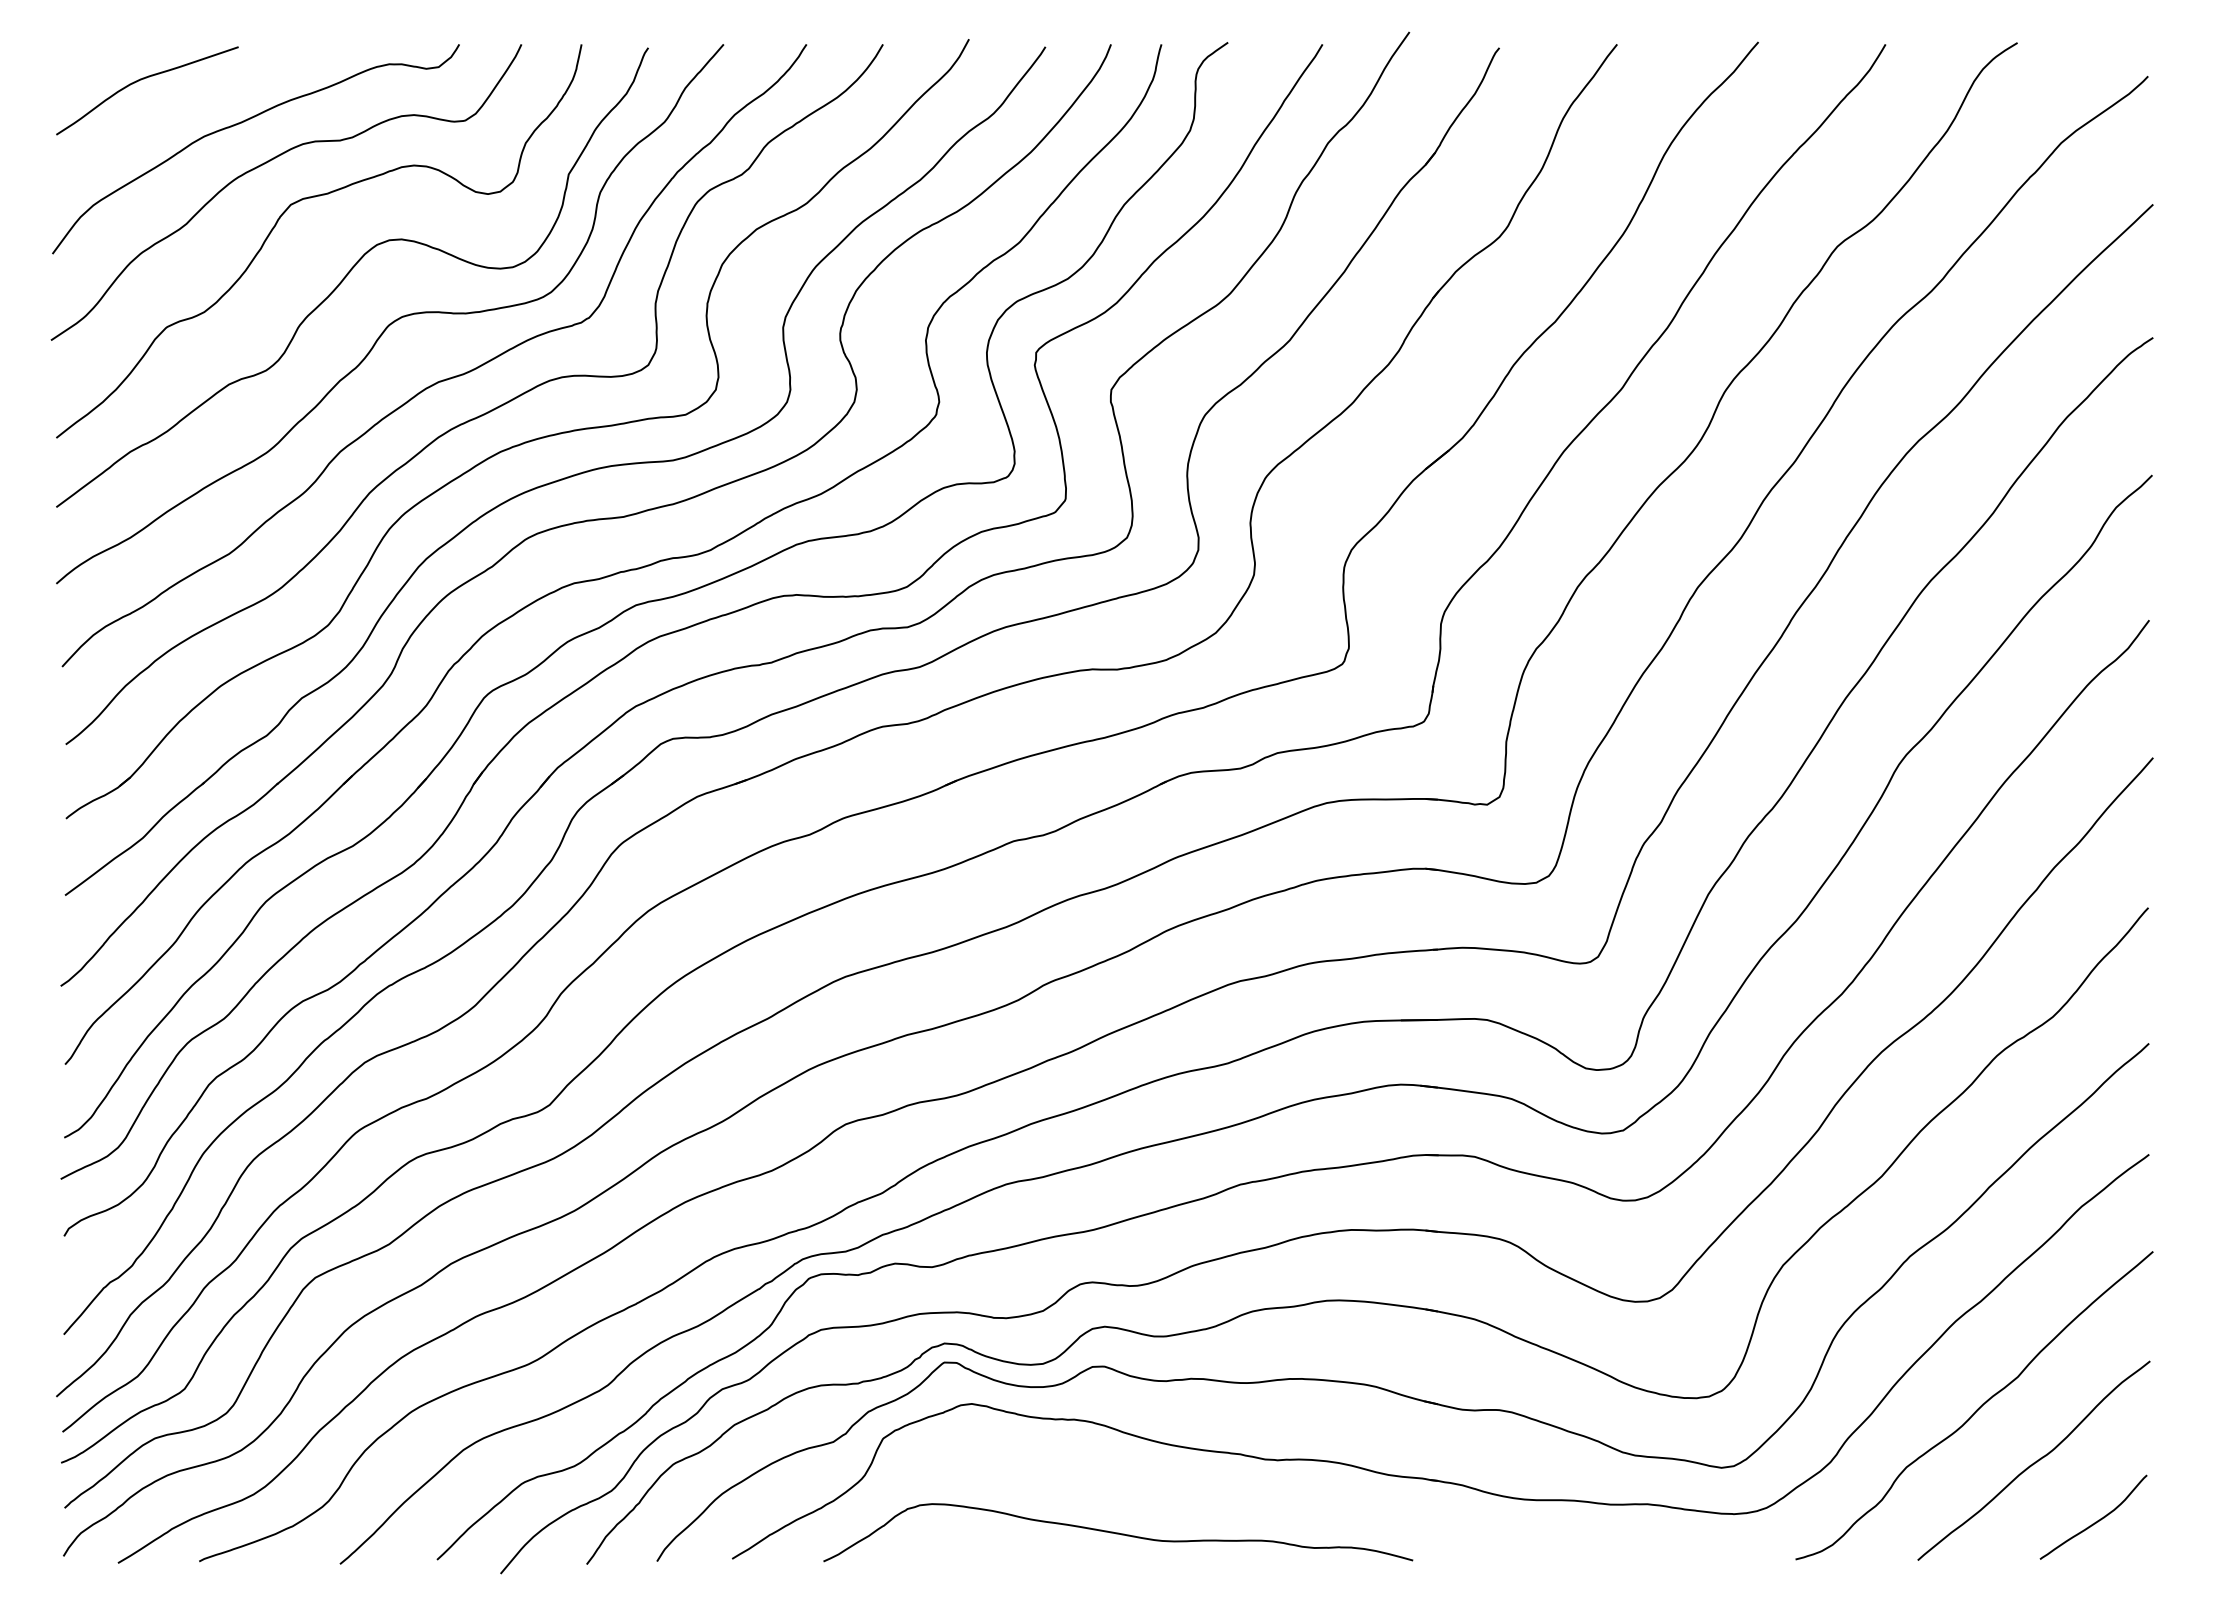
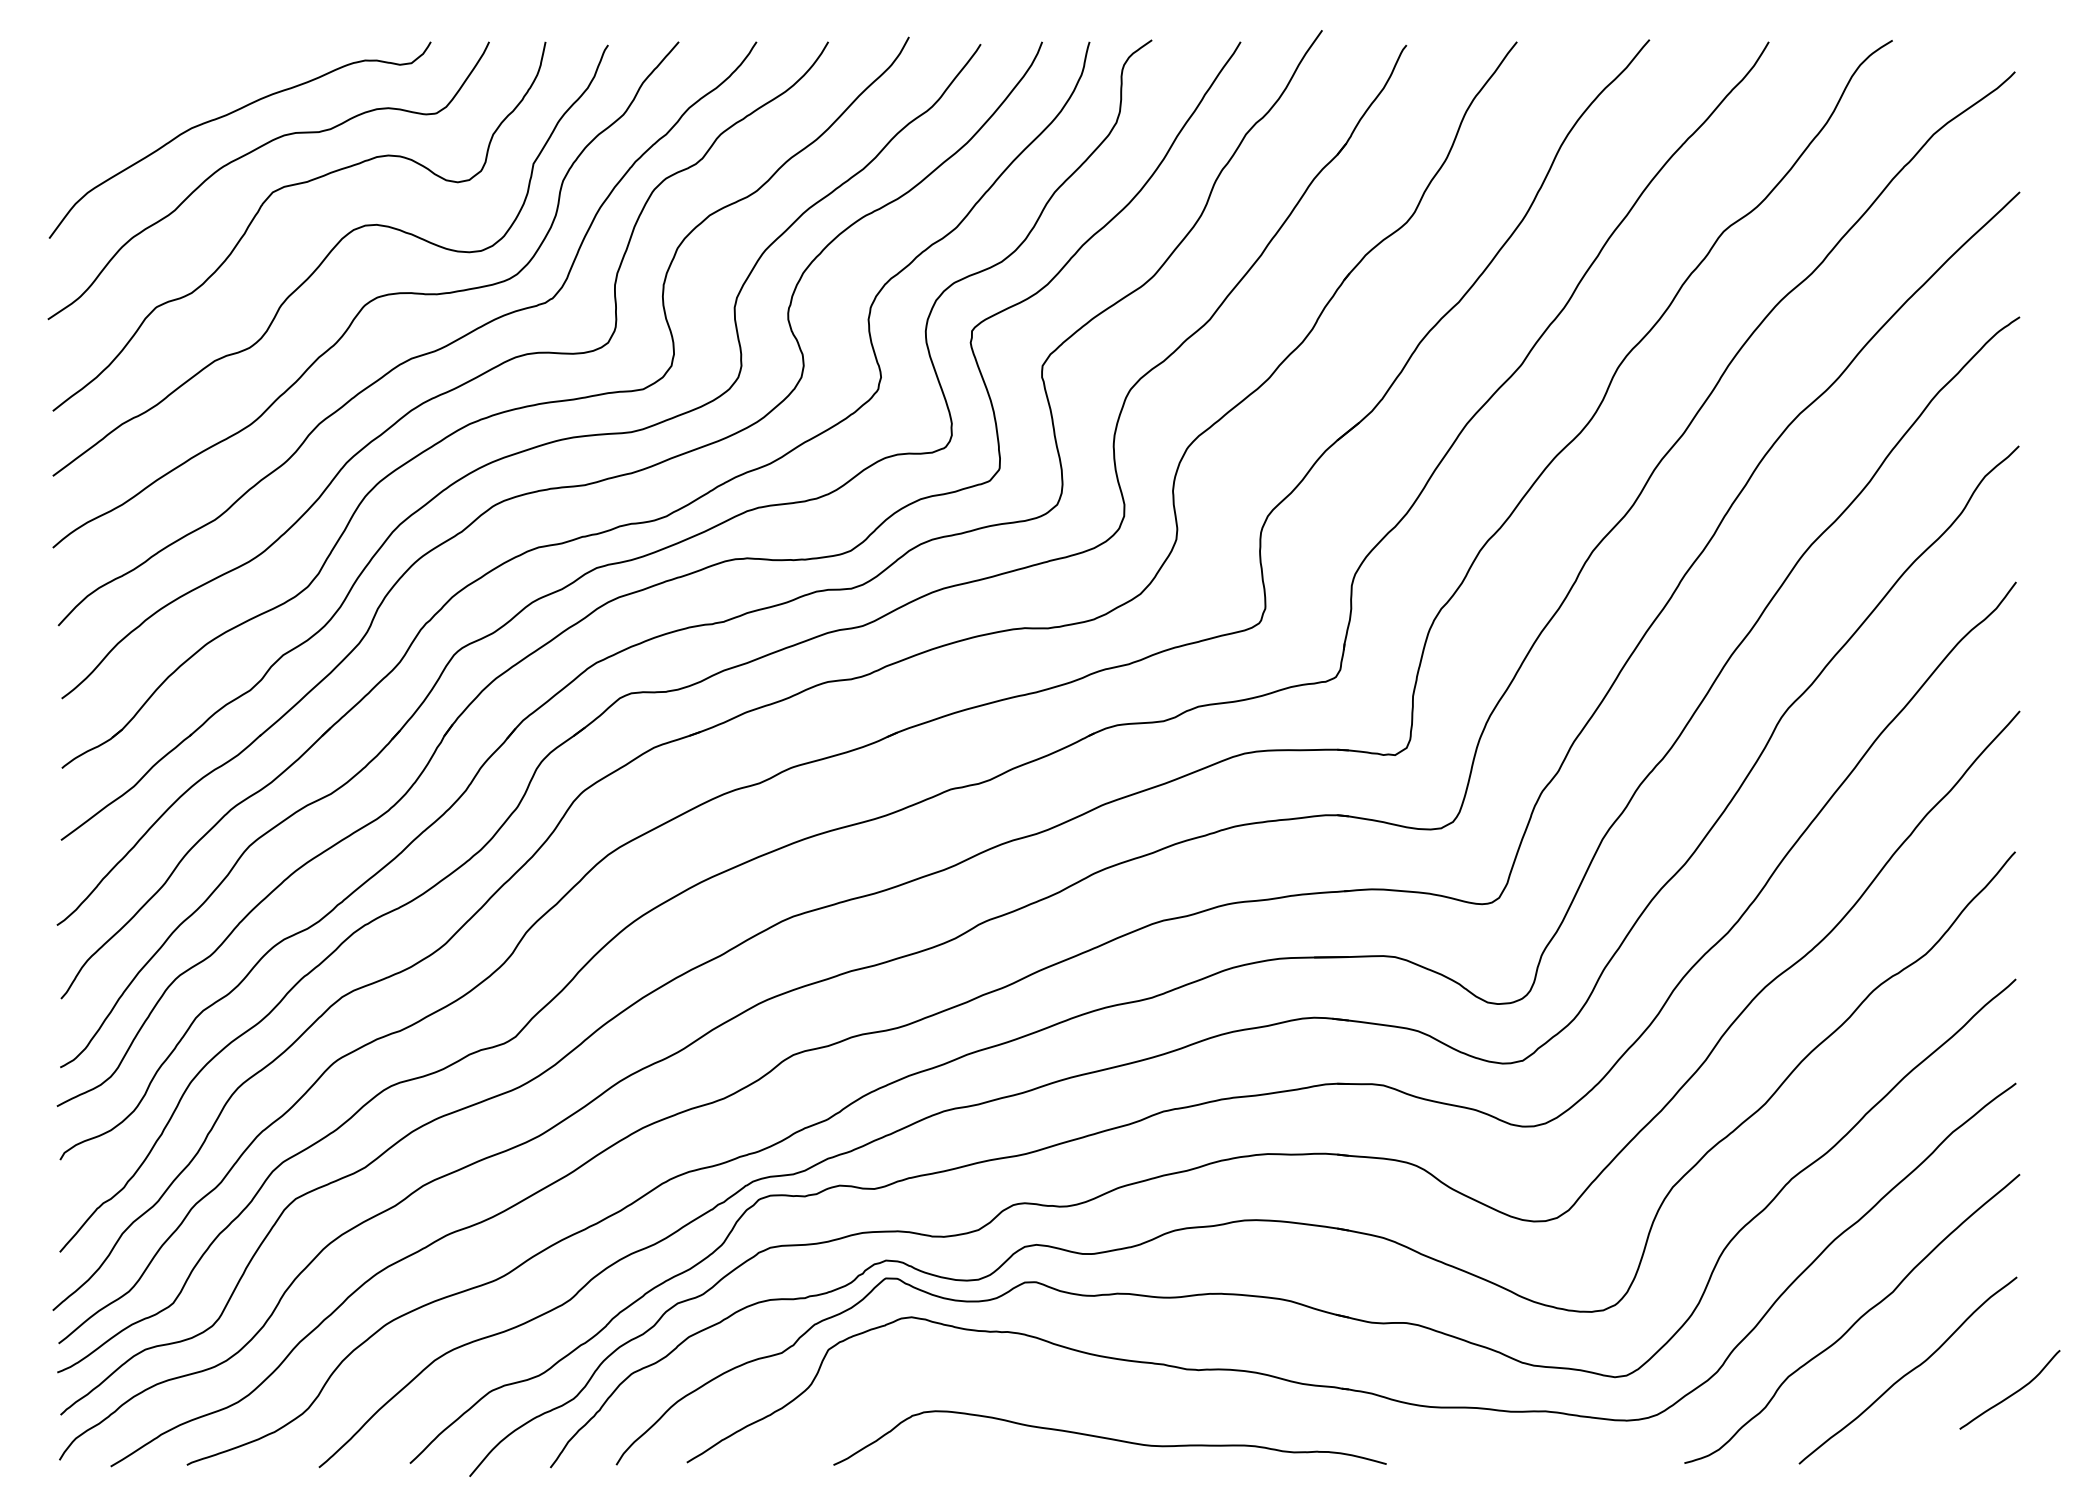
curve: (144, 79) -> (135, 74), removed
curve: (2095, 1521) -> (2011, 1393), moved
curve: (1118, 1532) -> (1110, 1437), moved

